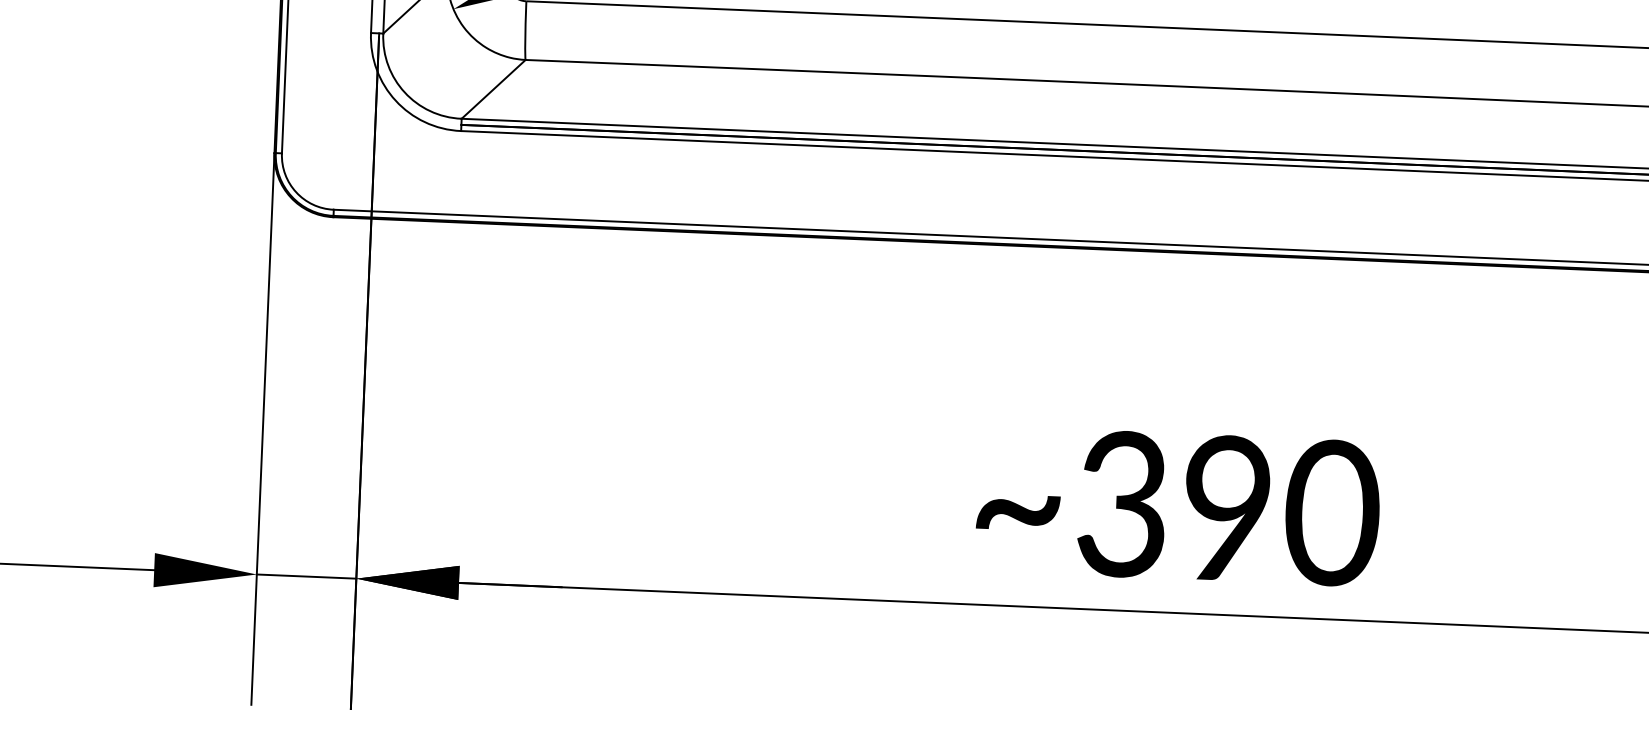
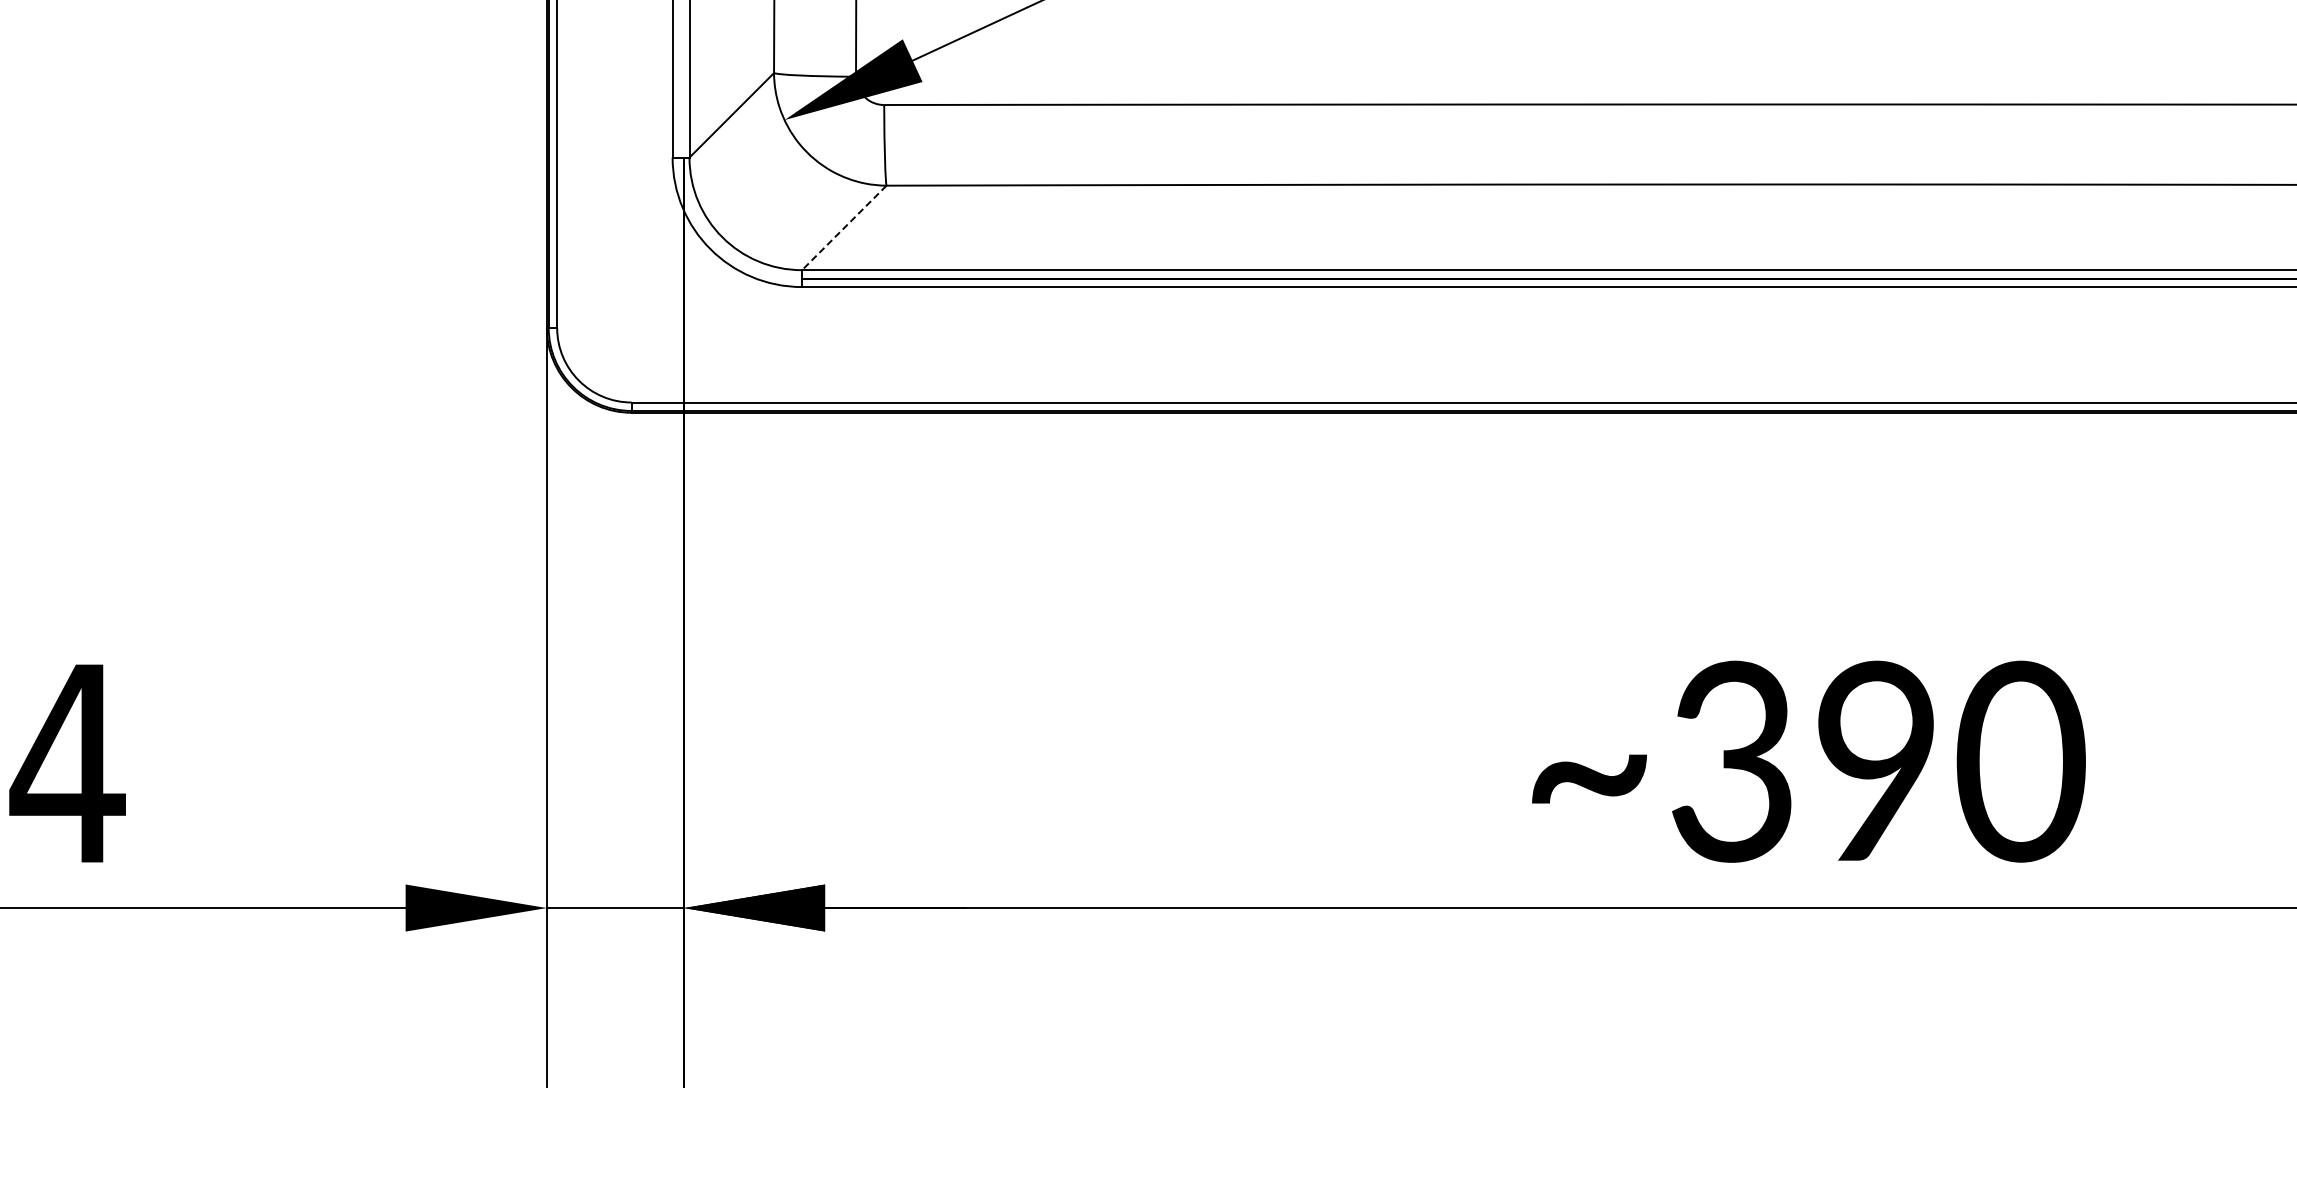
line: (493, 89) -> (844, 227), solid -> dashed

